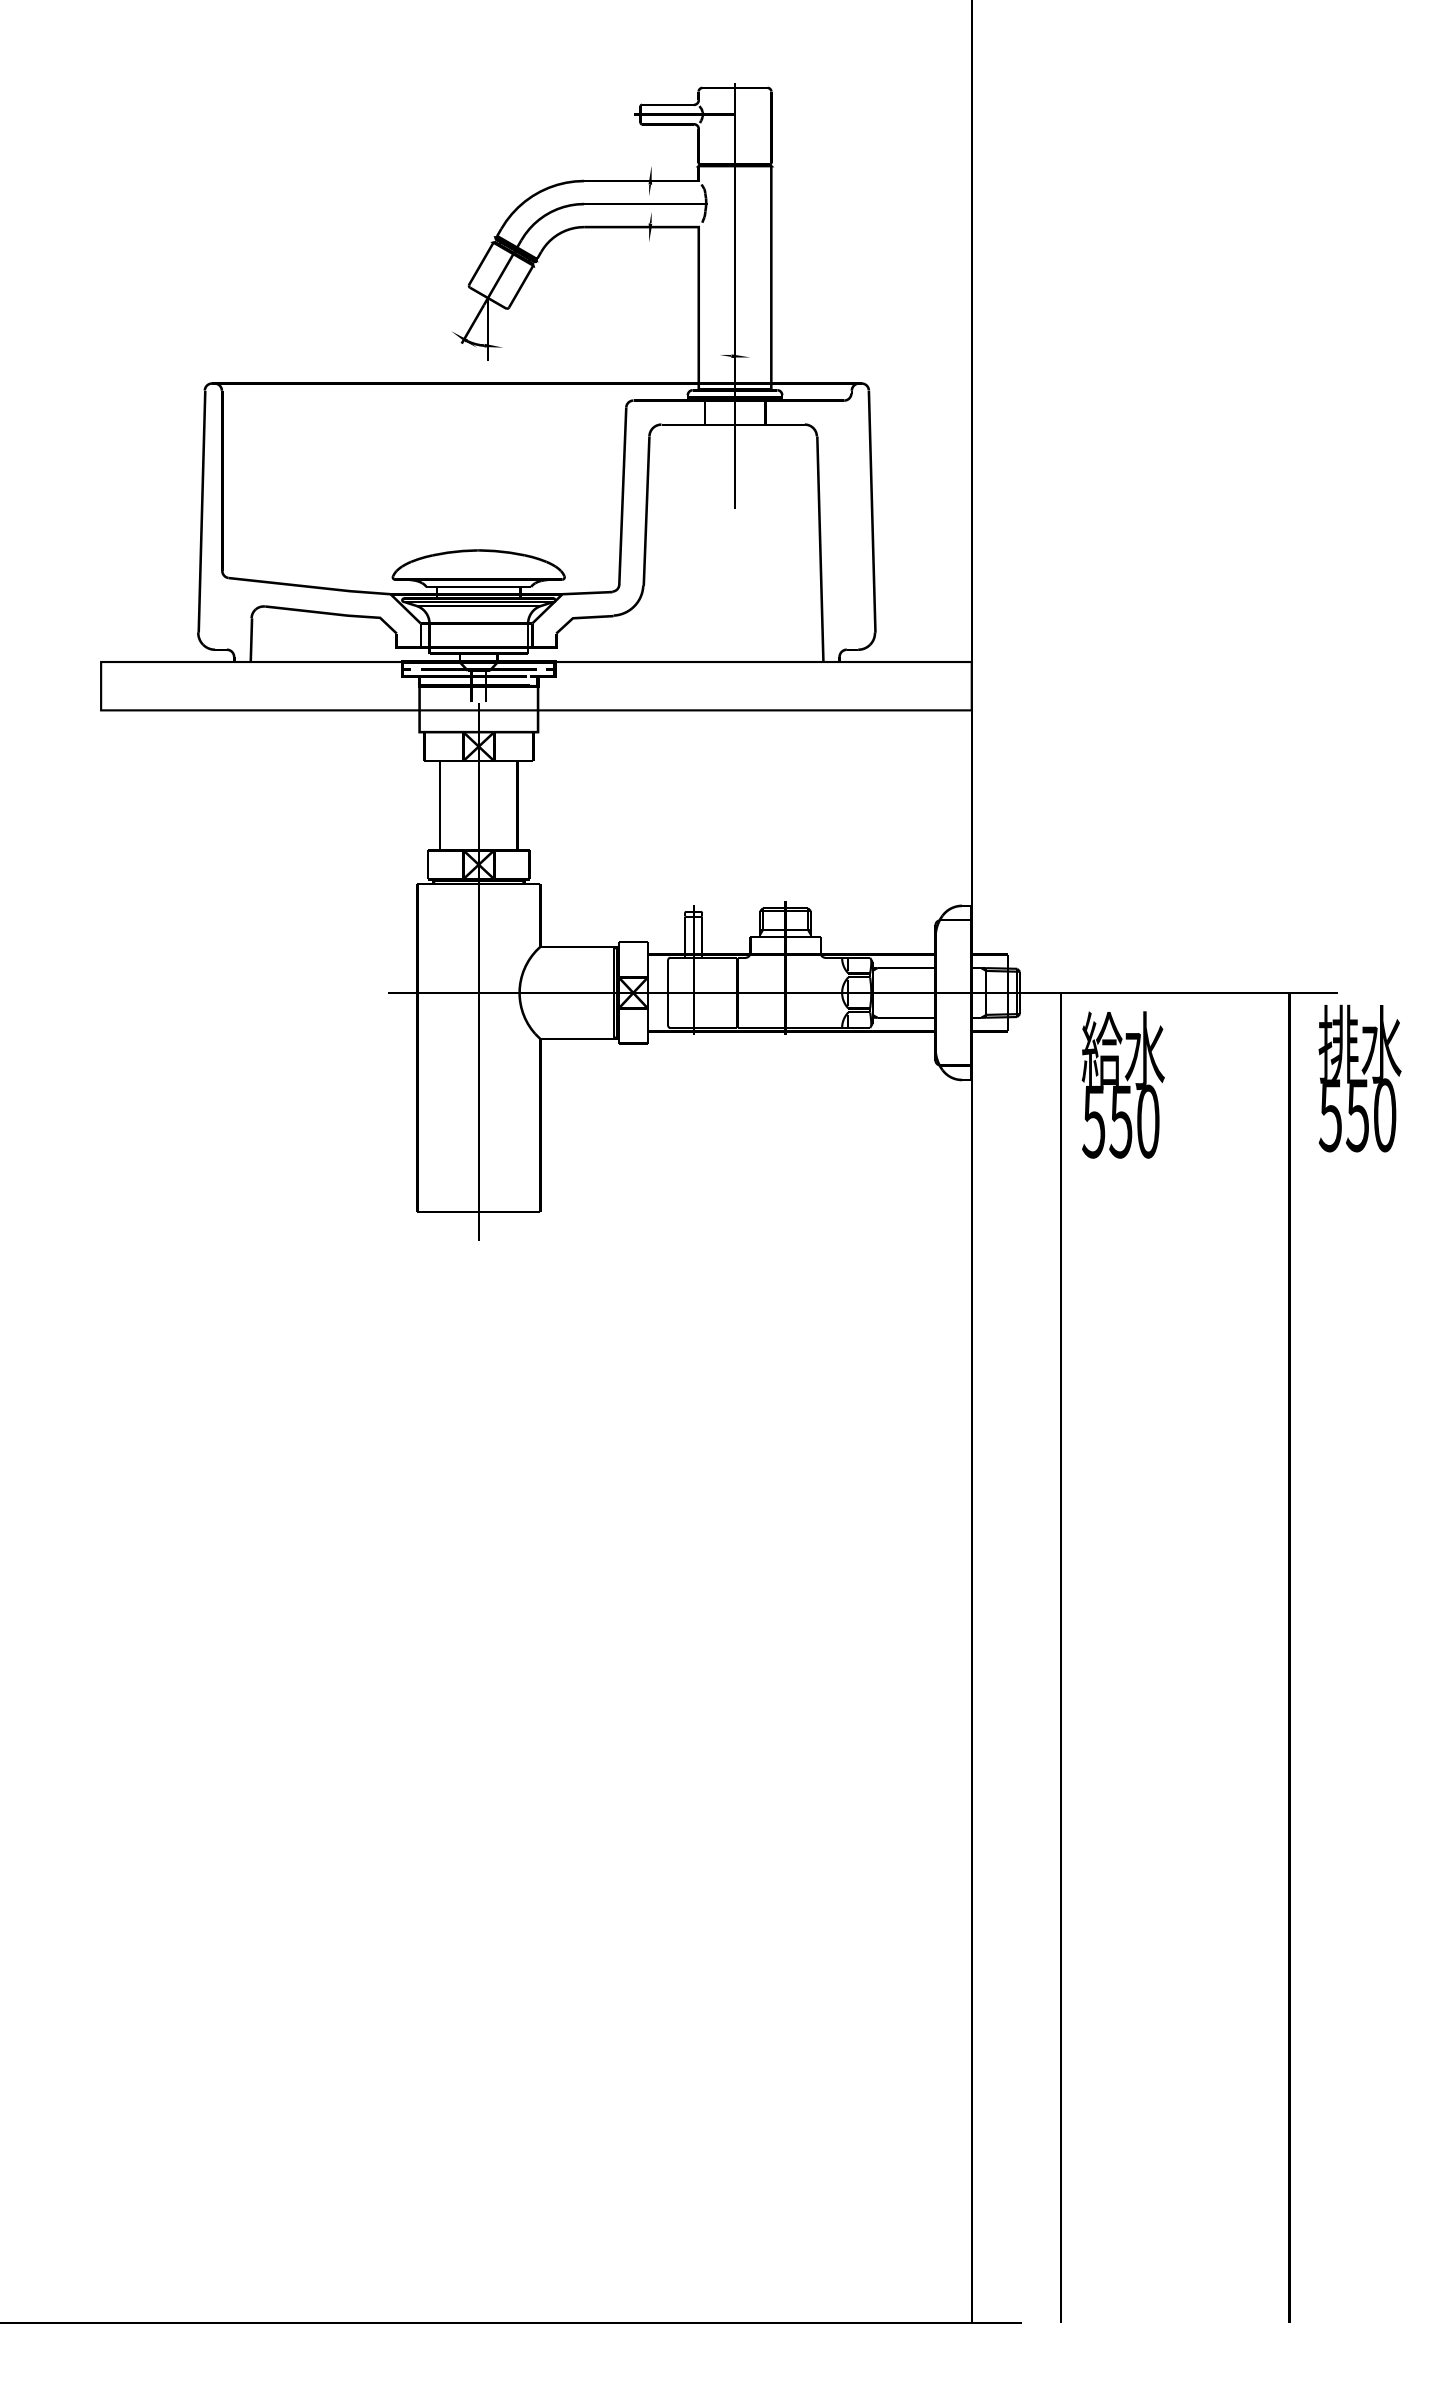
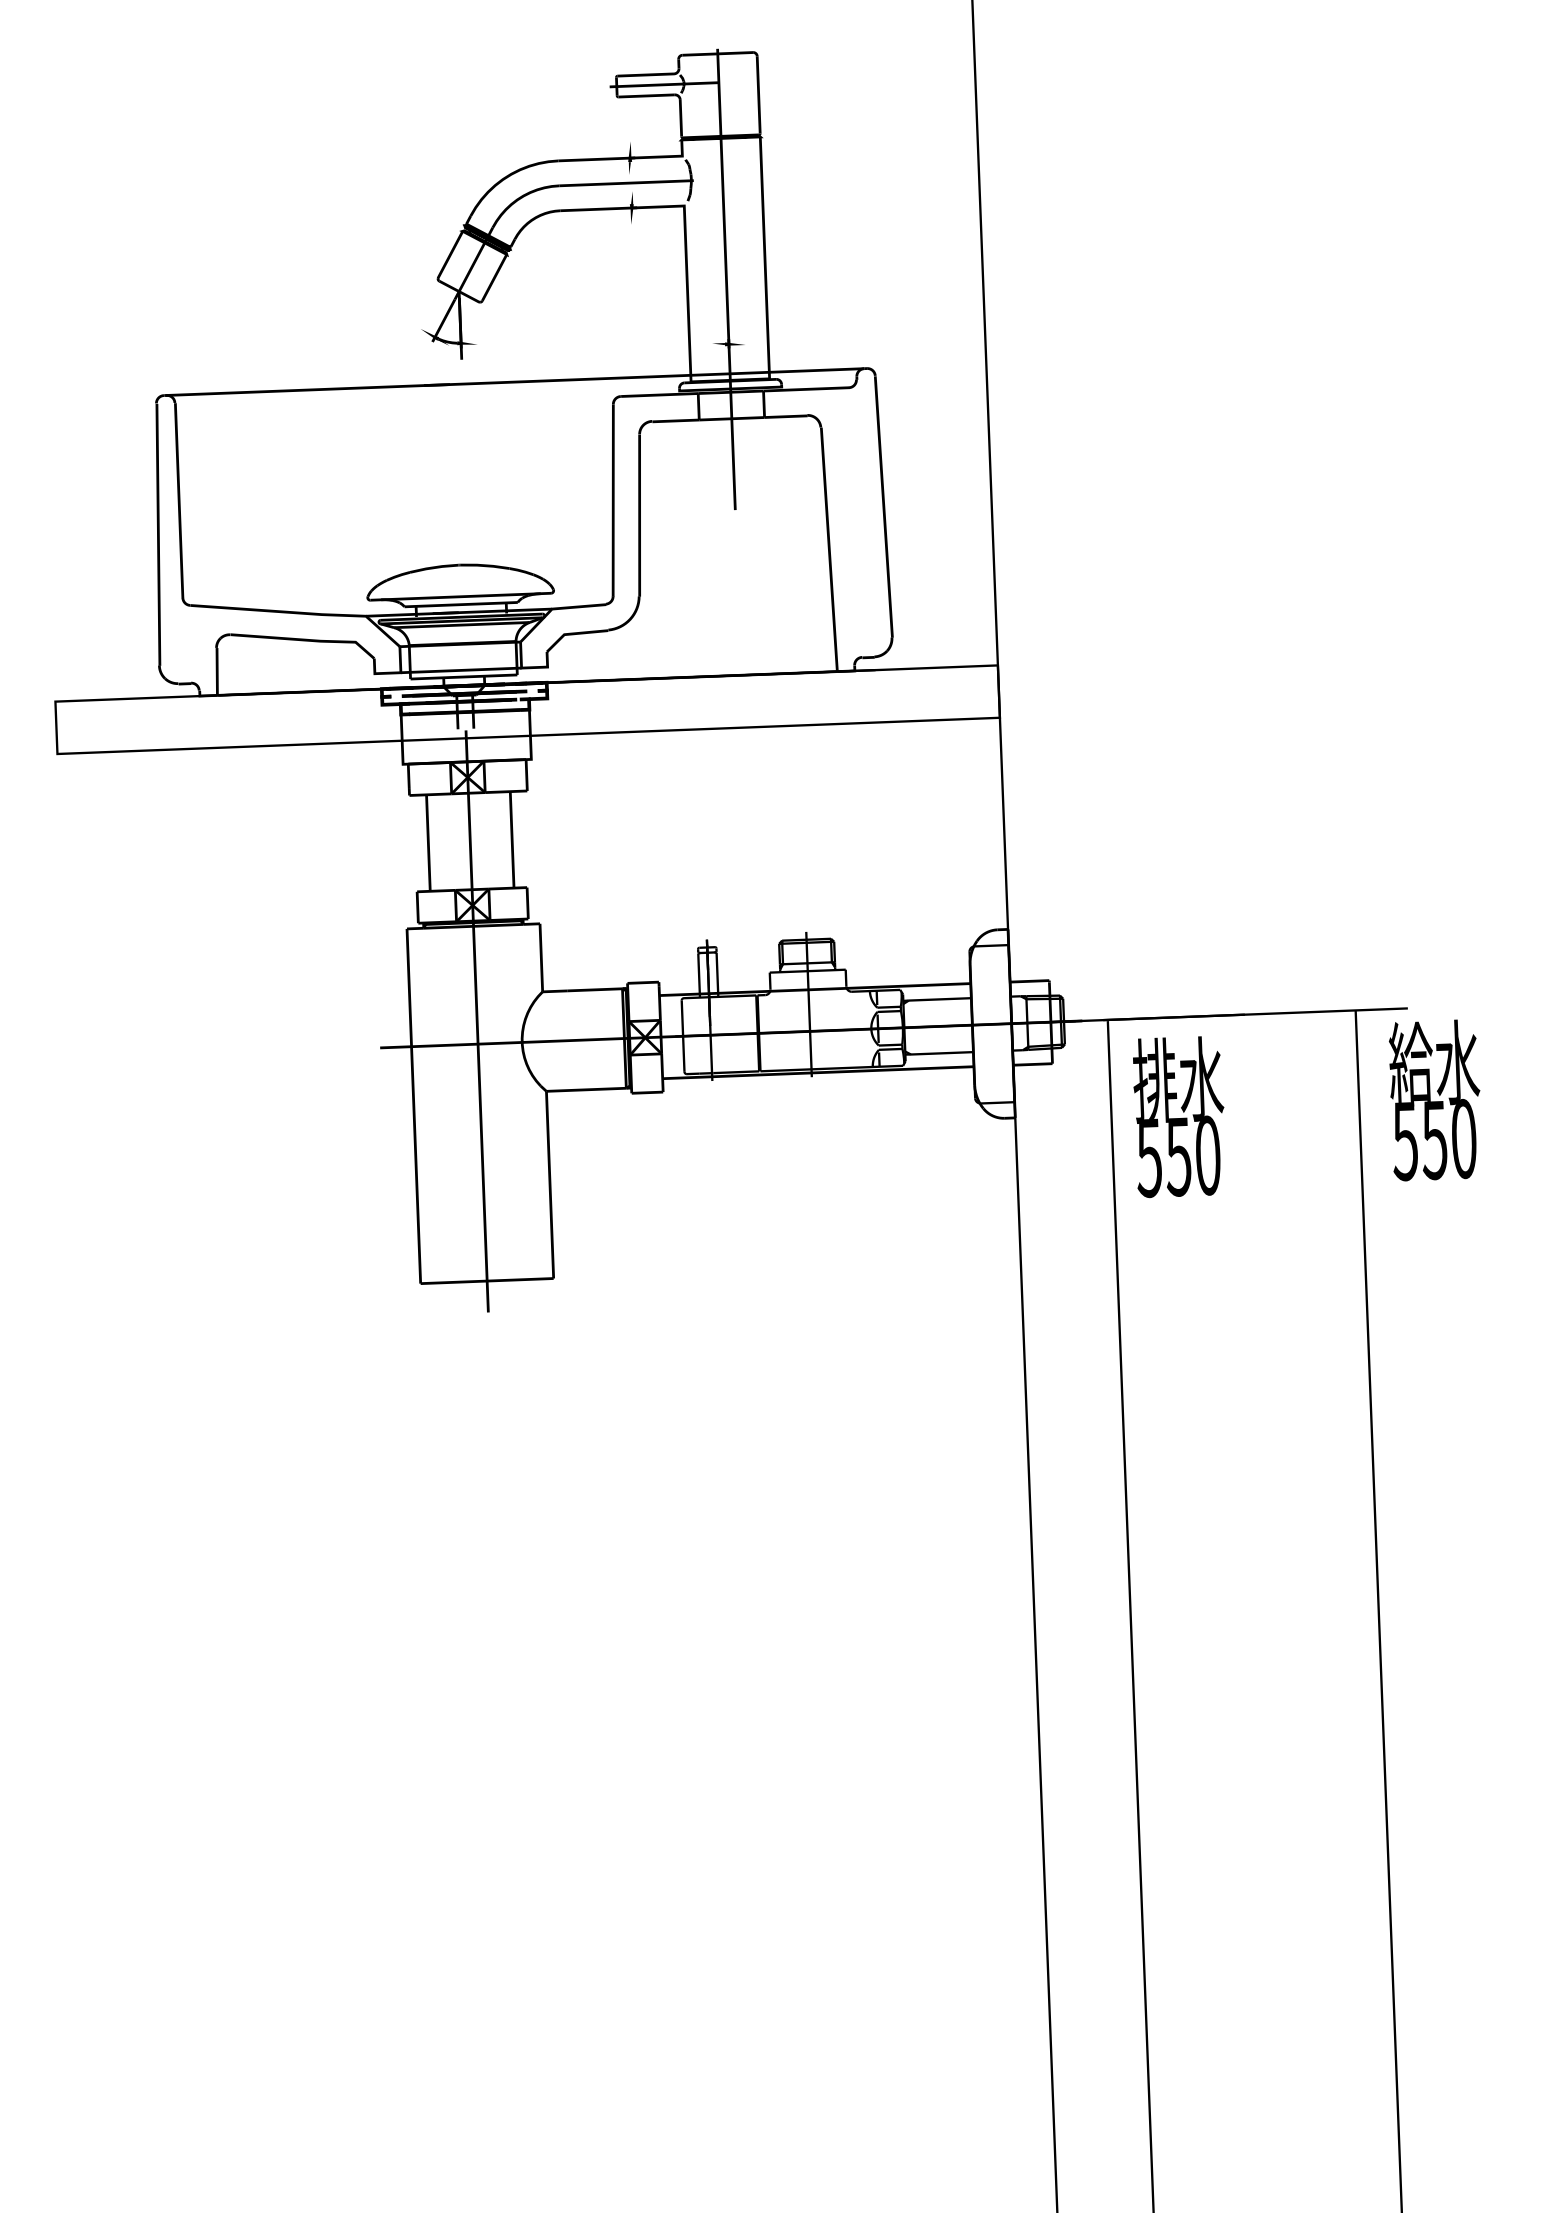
text: (1338, 1043) -> (1410, 1063), 排水 -> 給水
text: (1101, 1050) -> (1154, 1080), 給水 -> 排水

